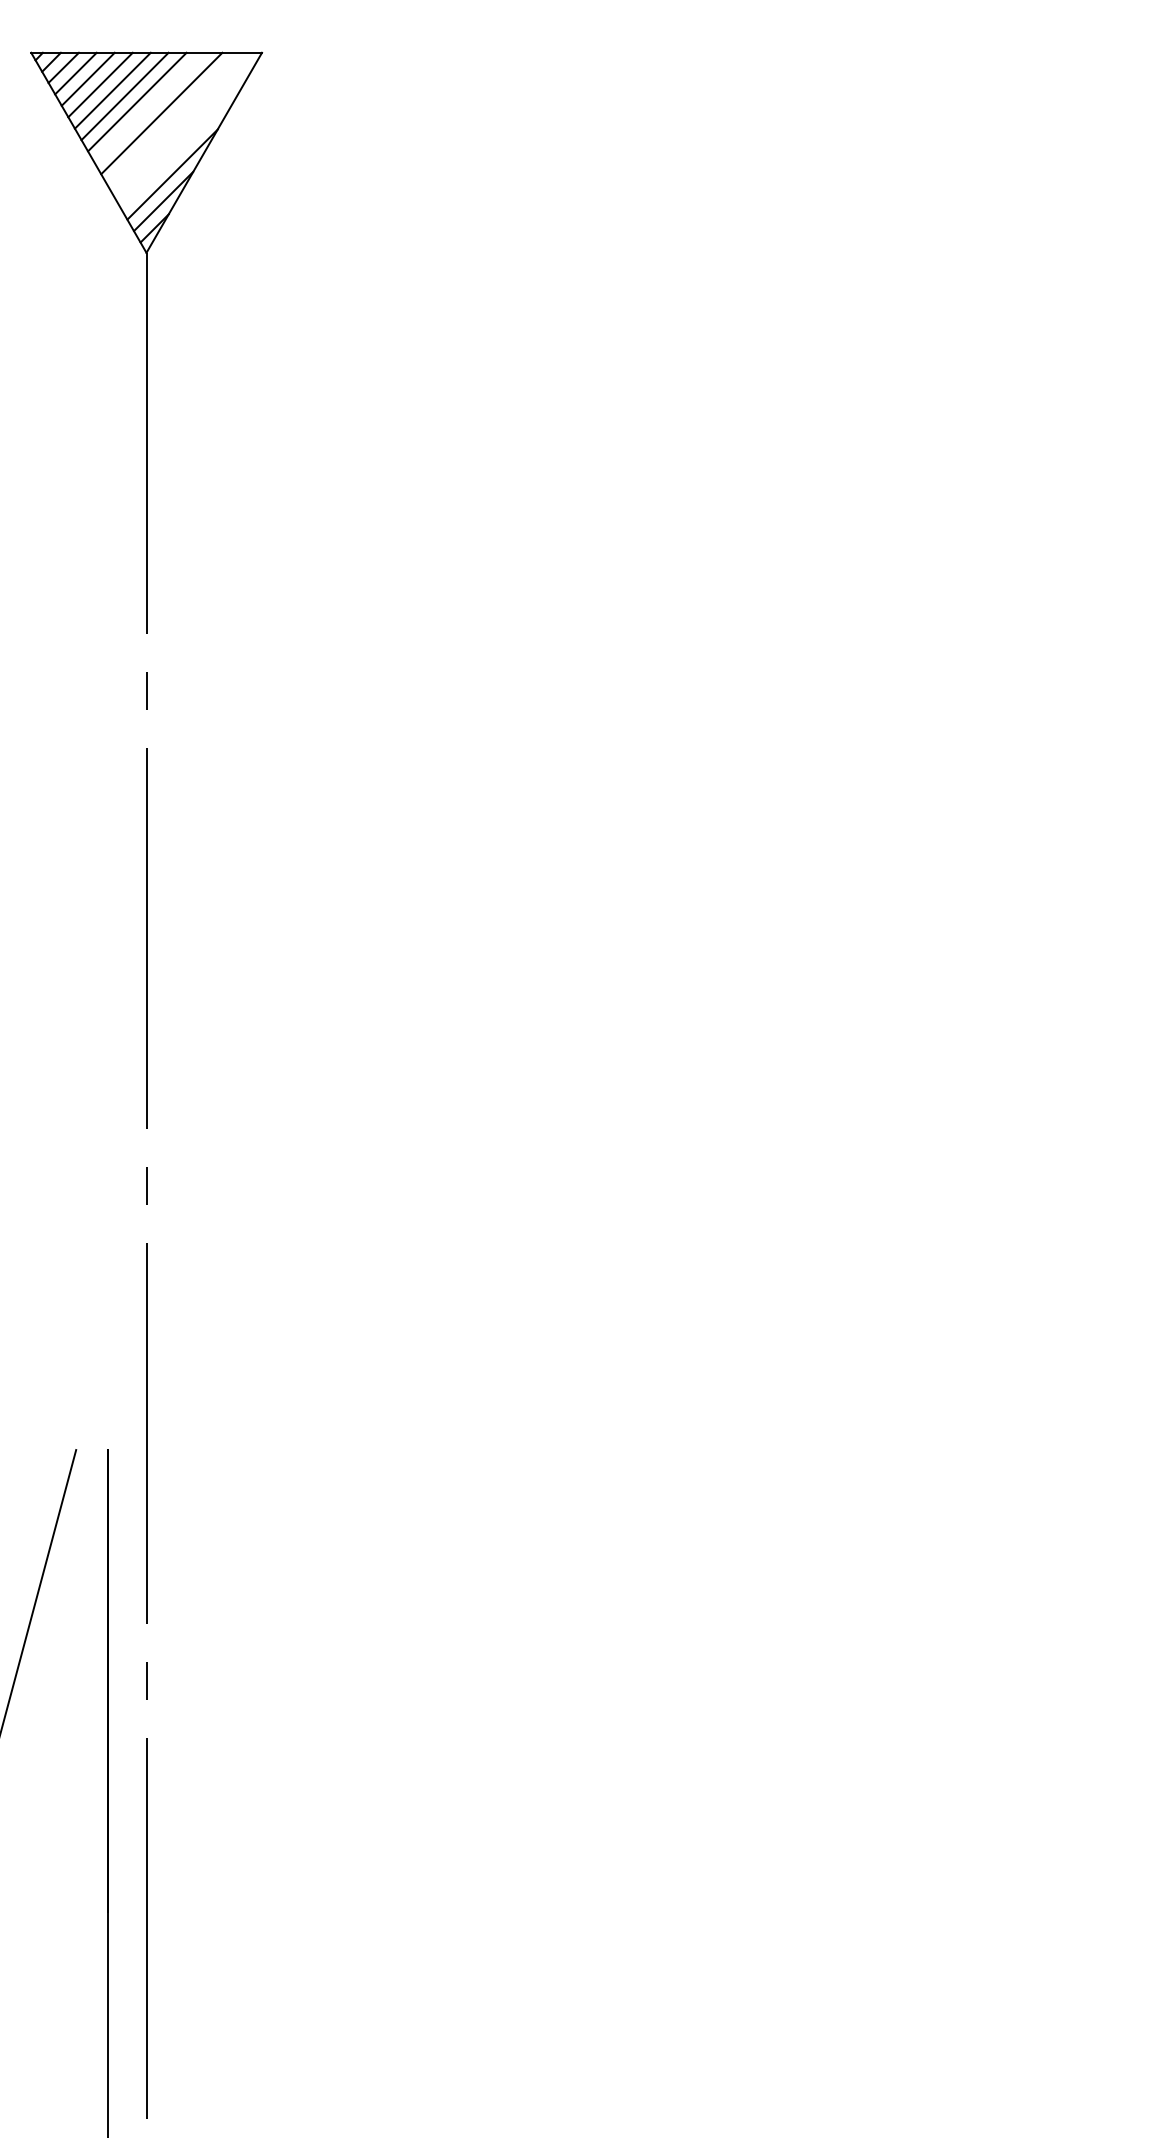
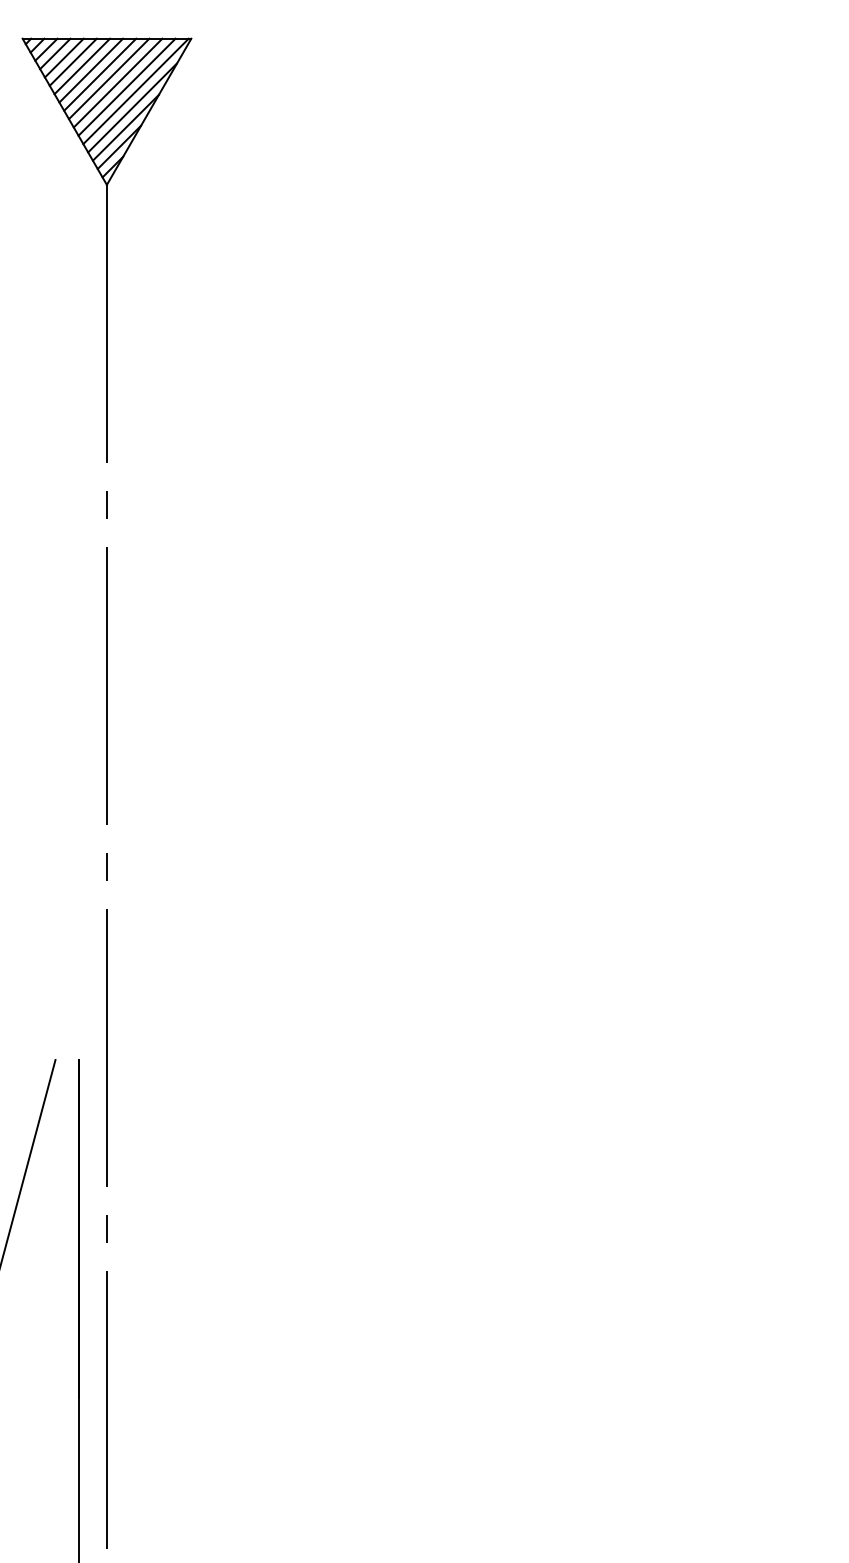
line: (150, 107) -> (109, 78), added
line: (173, 118) -> (126, 86), added
line: (185, 125) -> (135, 91), added
line: (181, 146) -> (132, 107), added

